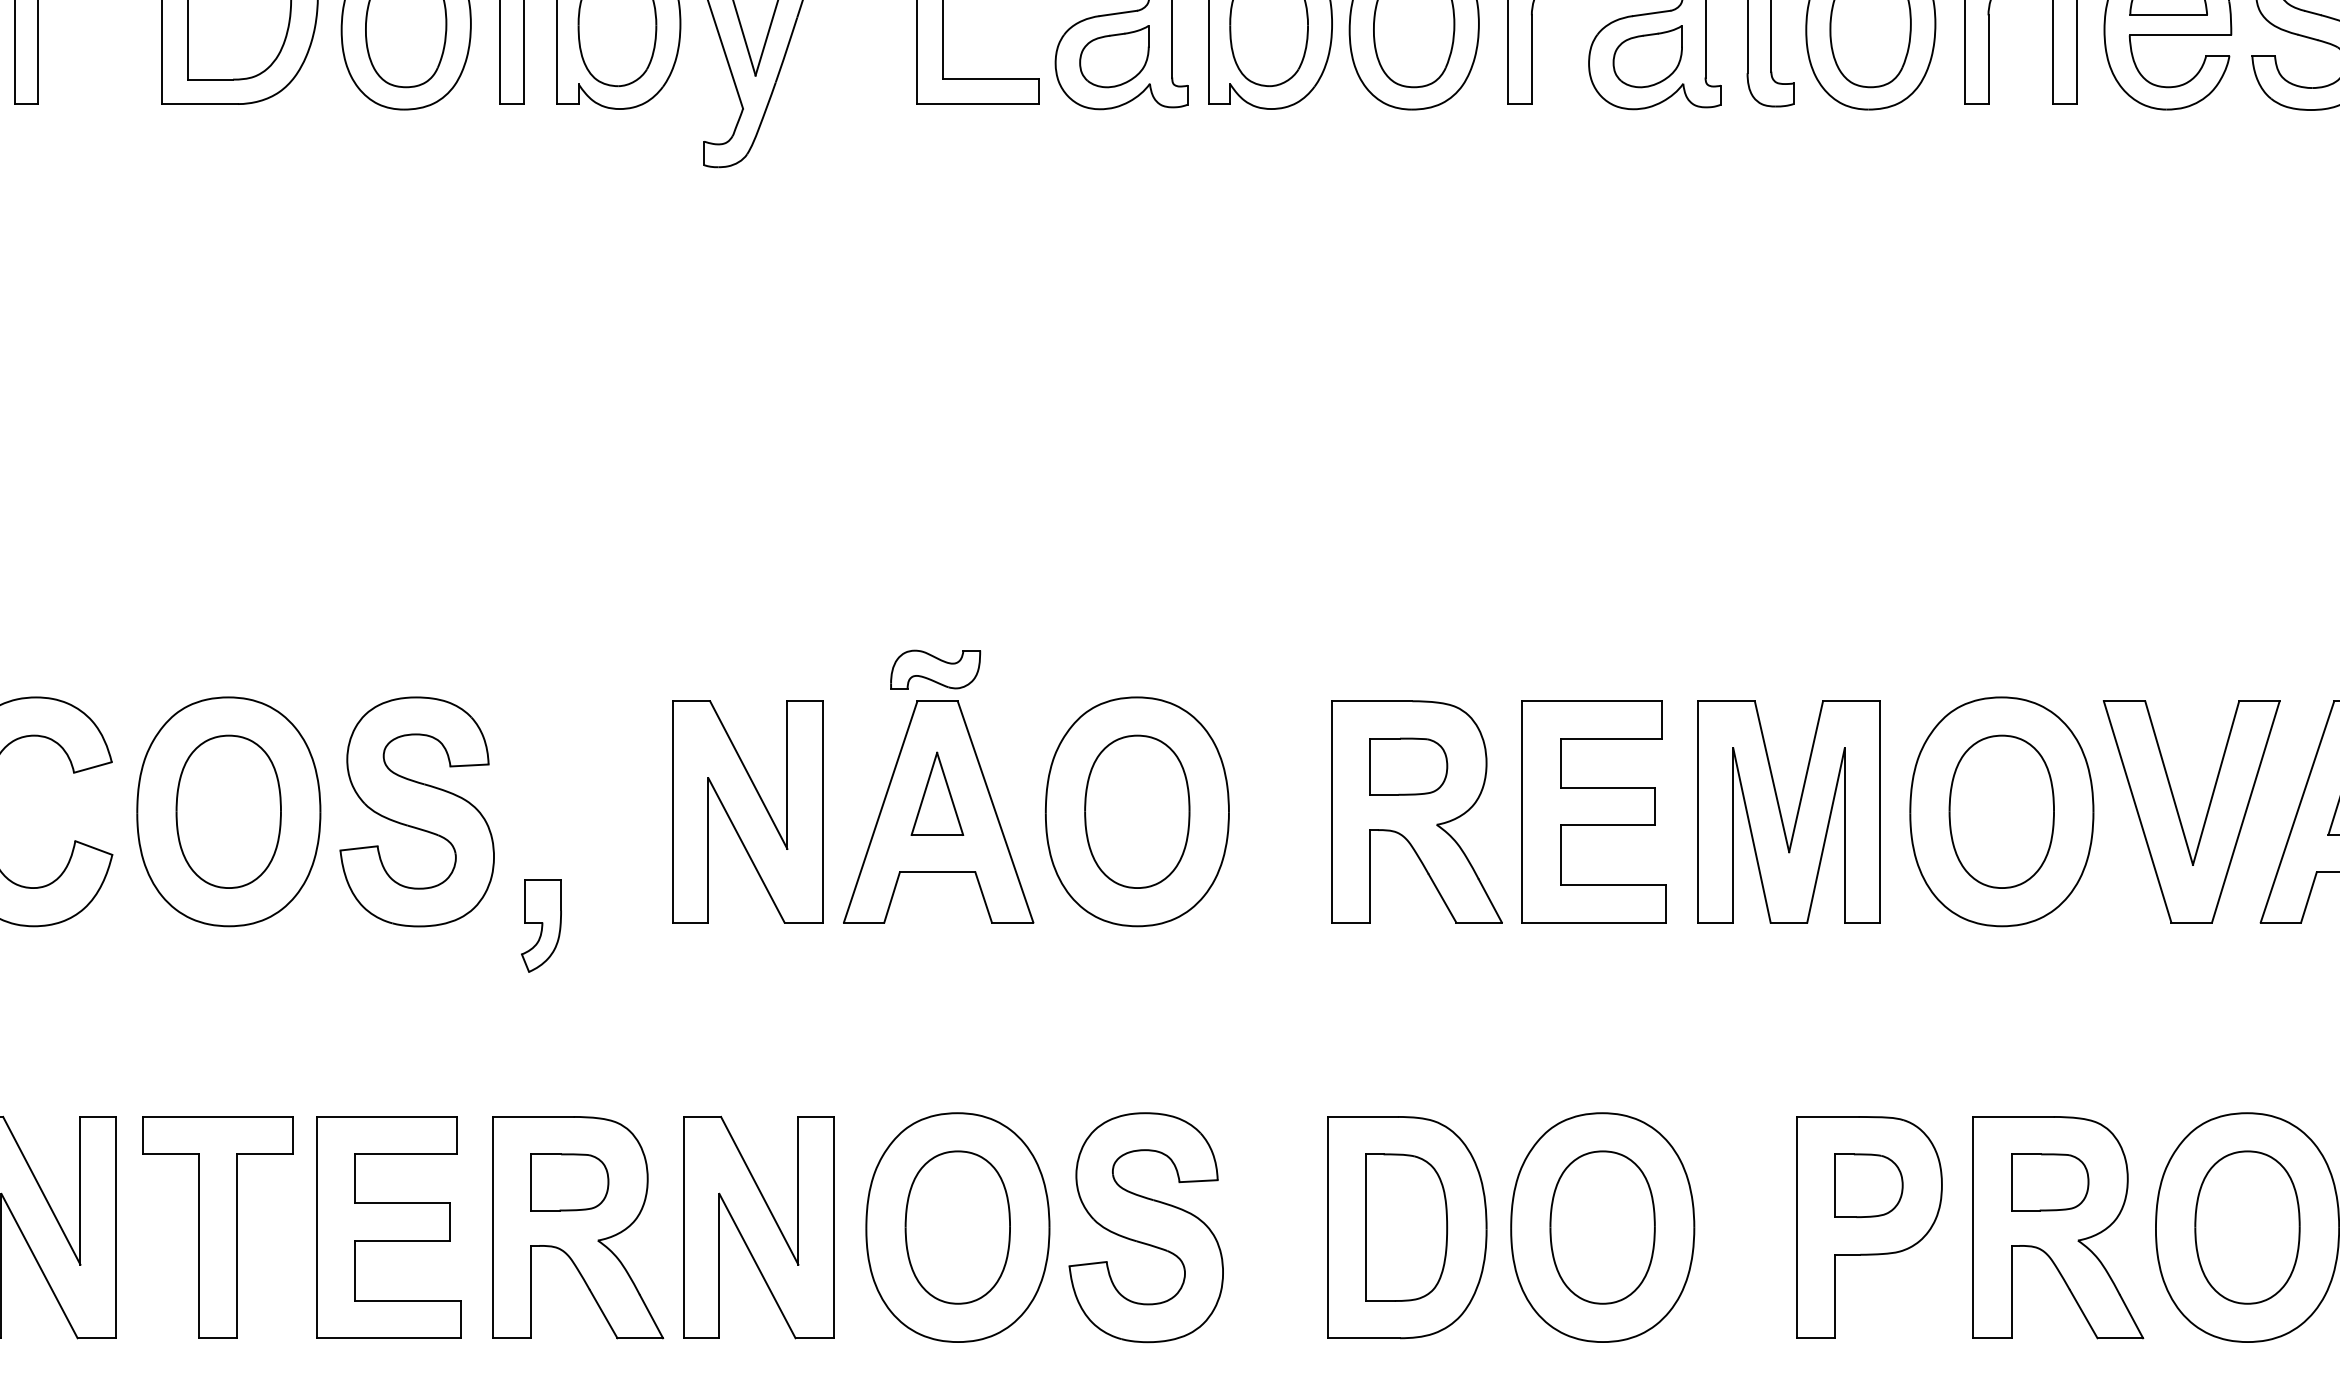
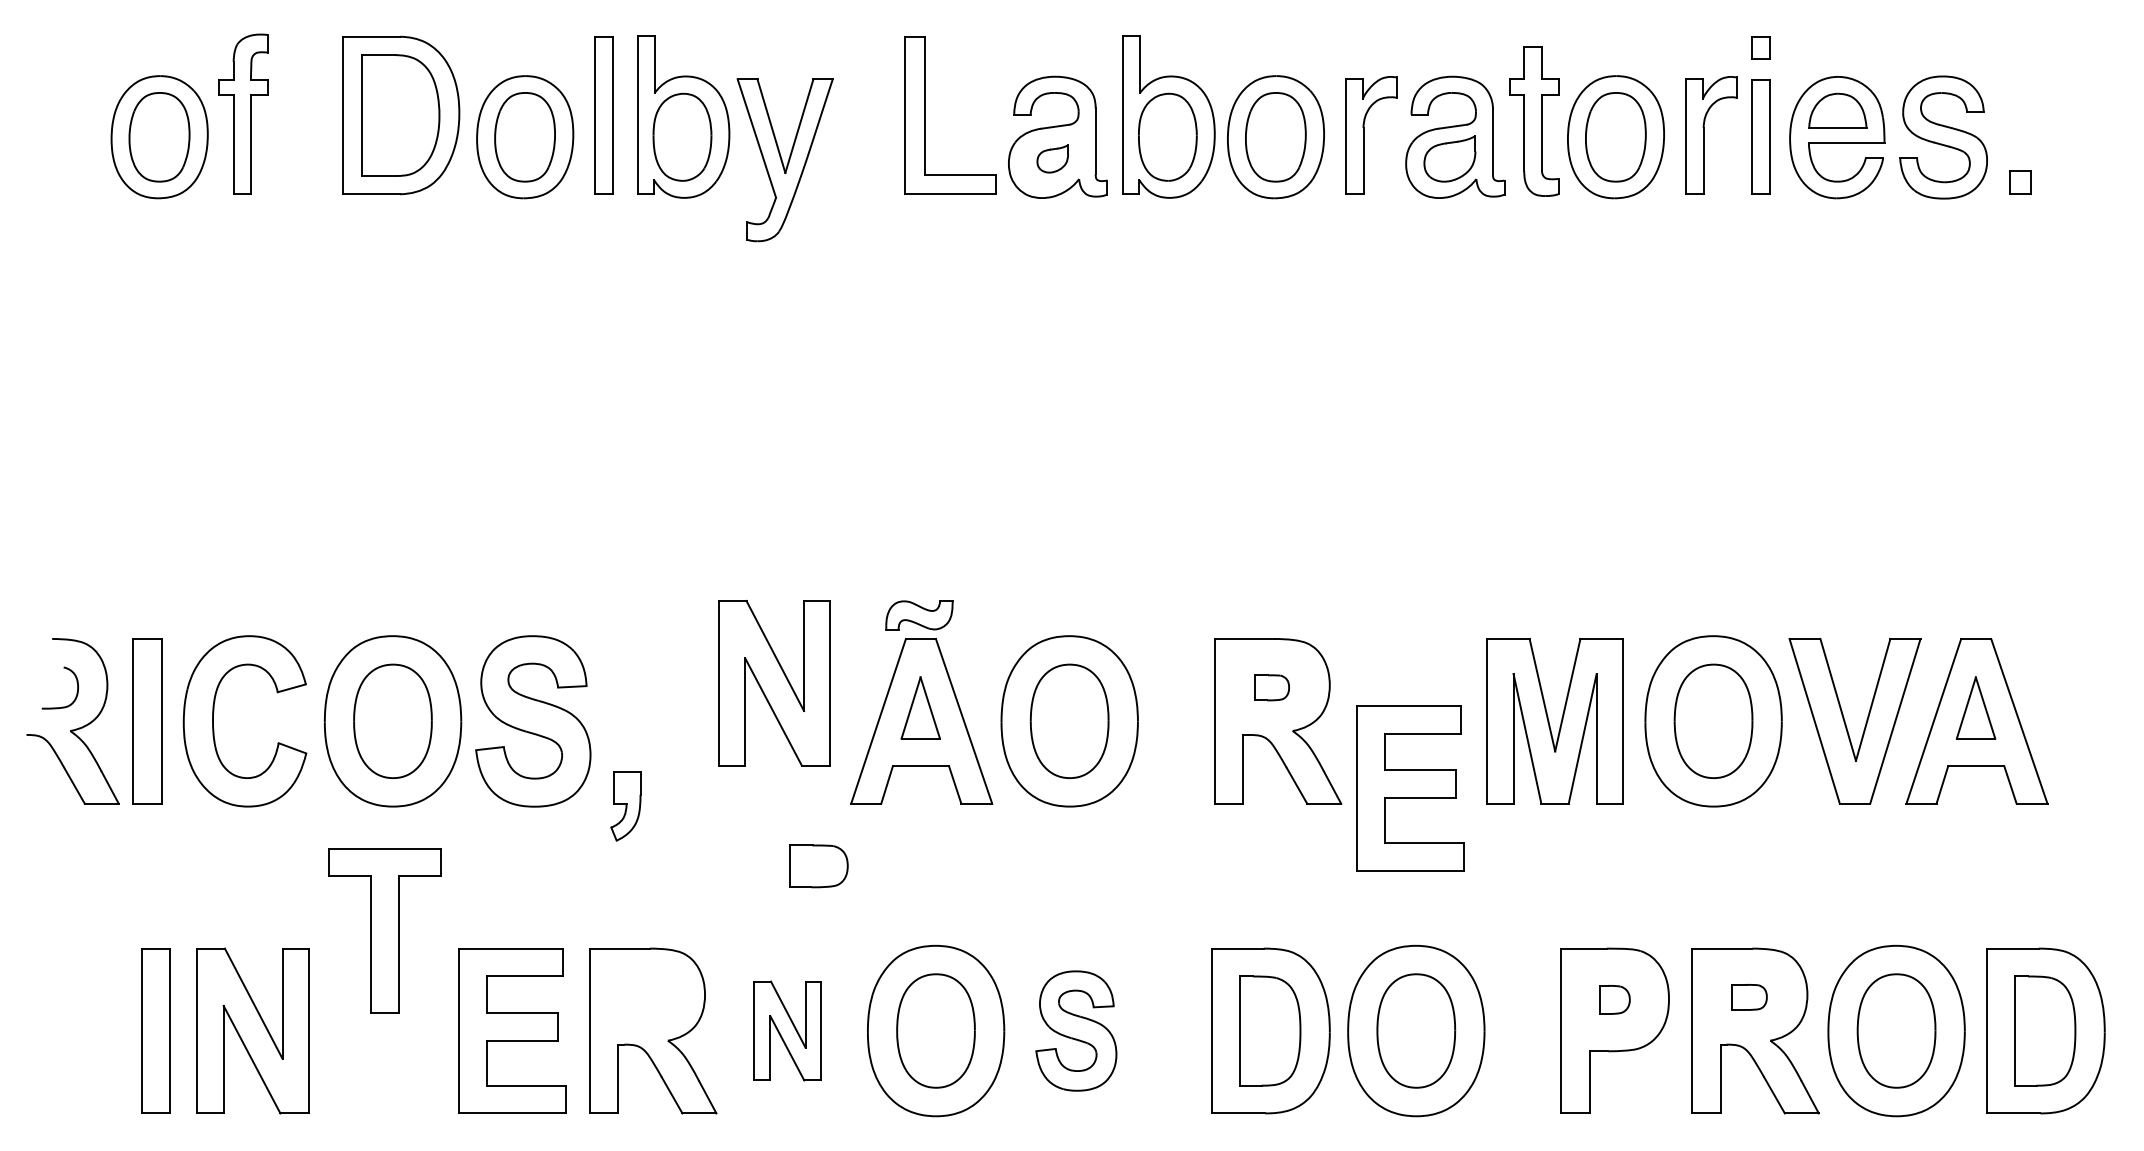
part: (1114, 56) -> (1052, 158), size x0.6
part: (1408, 766) -> (1271, 687), size x0.6
part: (747, 812) -> (774, 683), moved
part: (1594, 812) -> (1410, 788), moved
part: (569, 1182) -> (818, 866), moved
part: (2050, 1182) -> (1749, 997), size x0.6
part: (1868, 1185) -> (1614, 999), size x0.6
part: (217, 1226) -> (384, 930), moved
part: (758, 1226) -> (787, 1030), size x0.6
part: (1146, 1226) -> (1076, 1030), size x0.7

